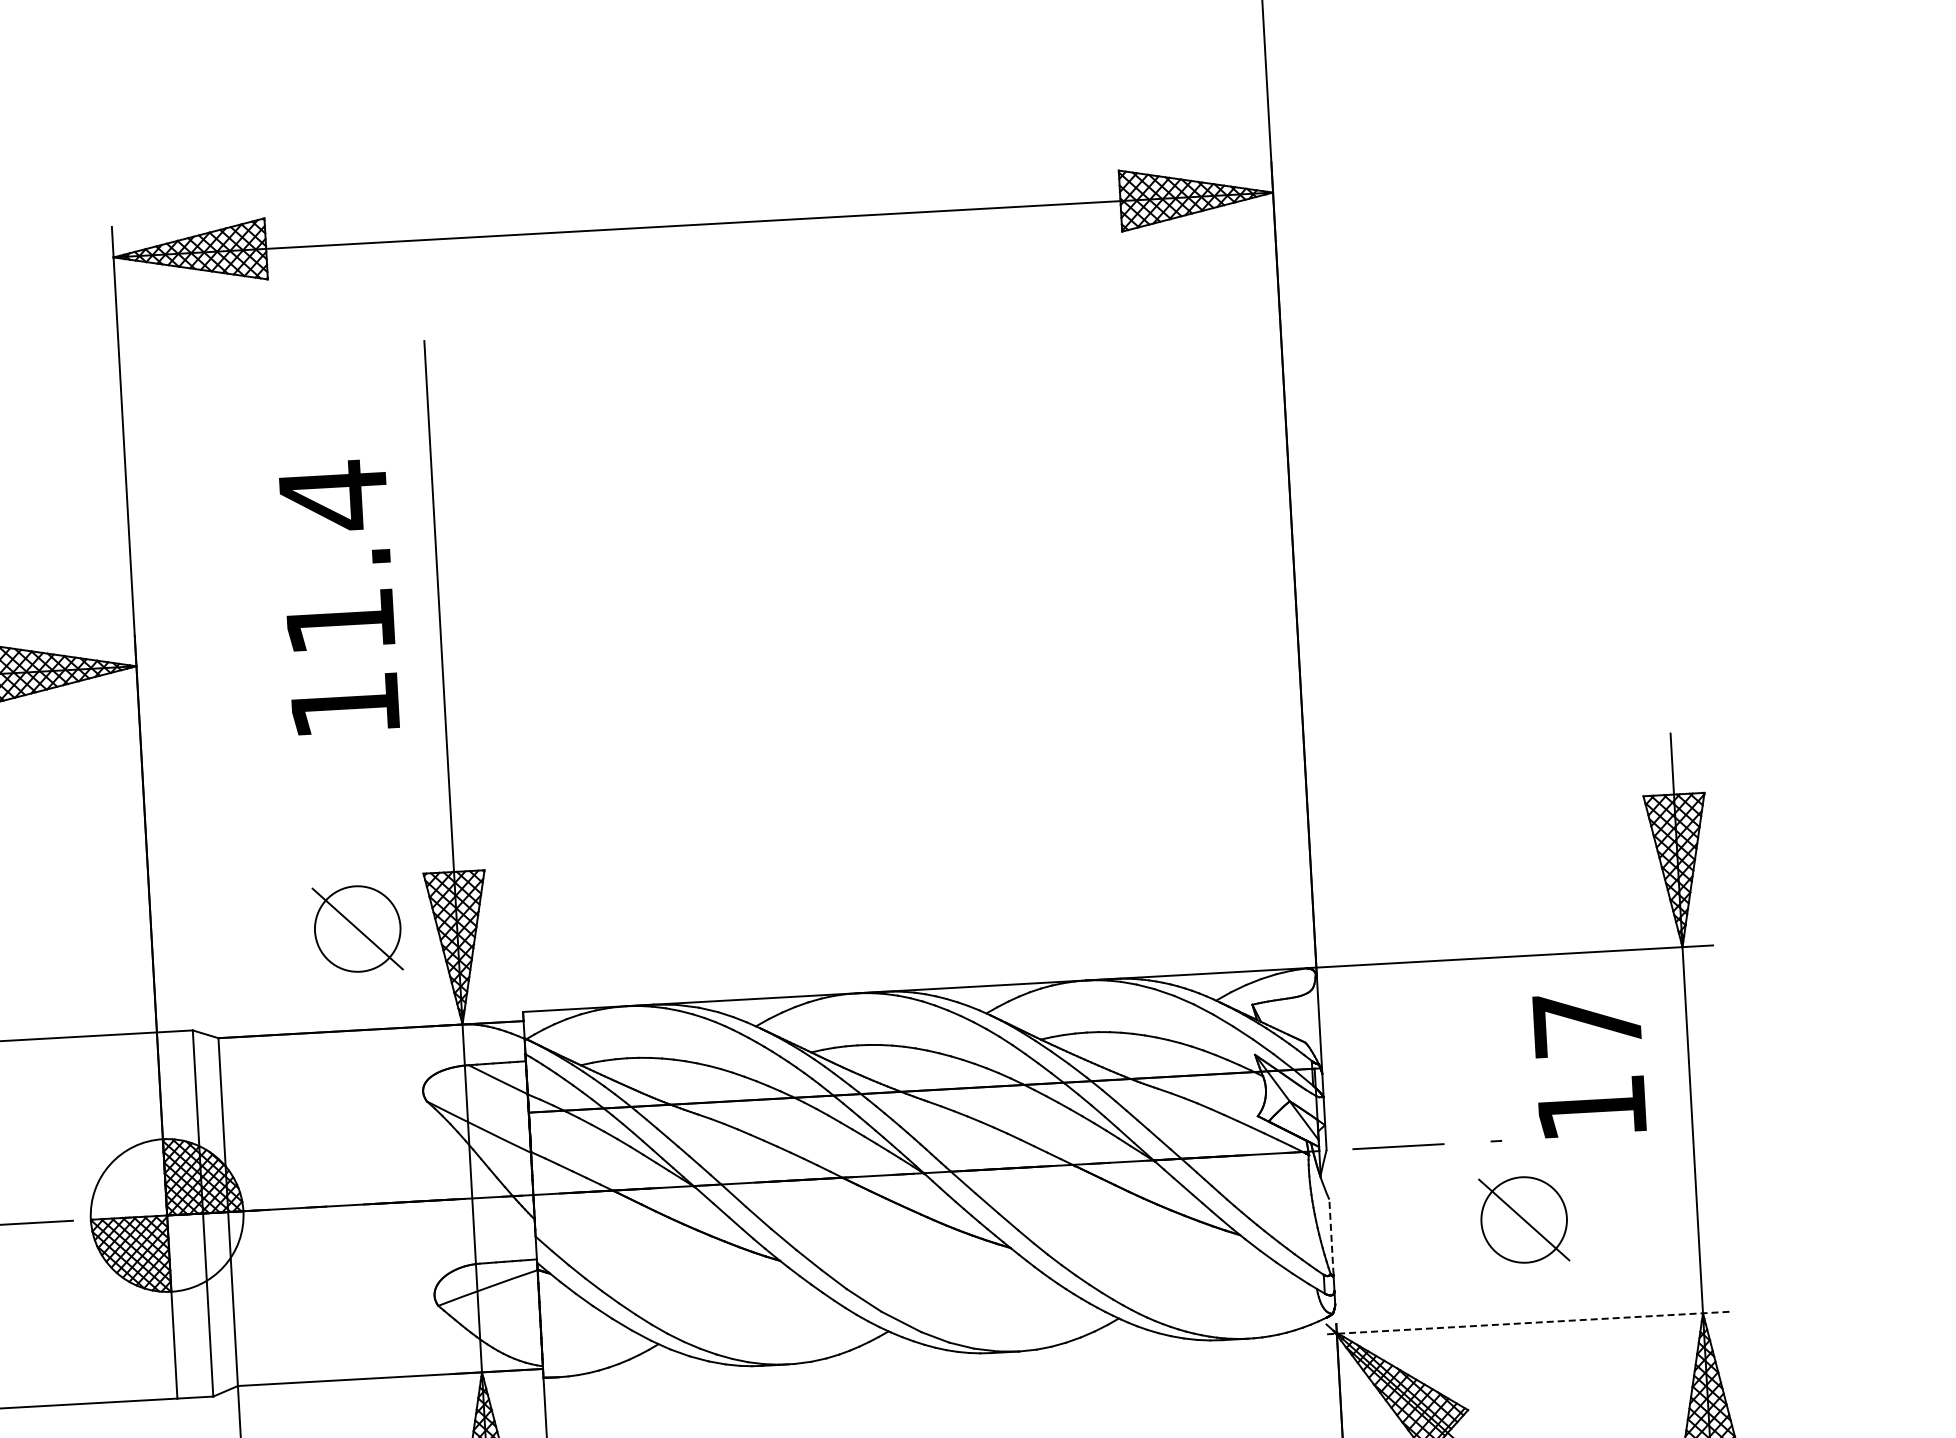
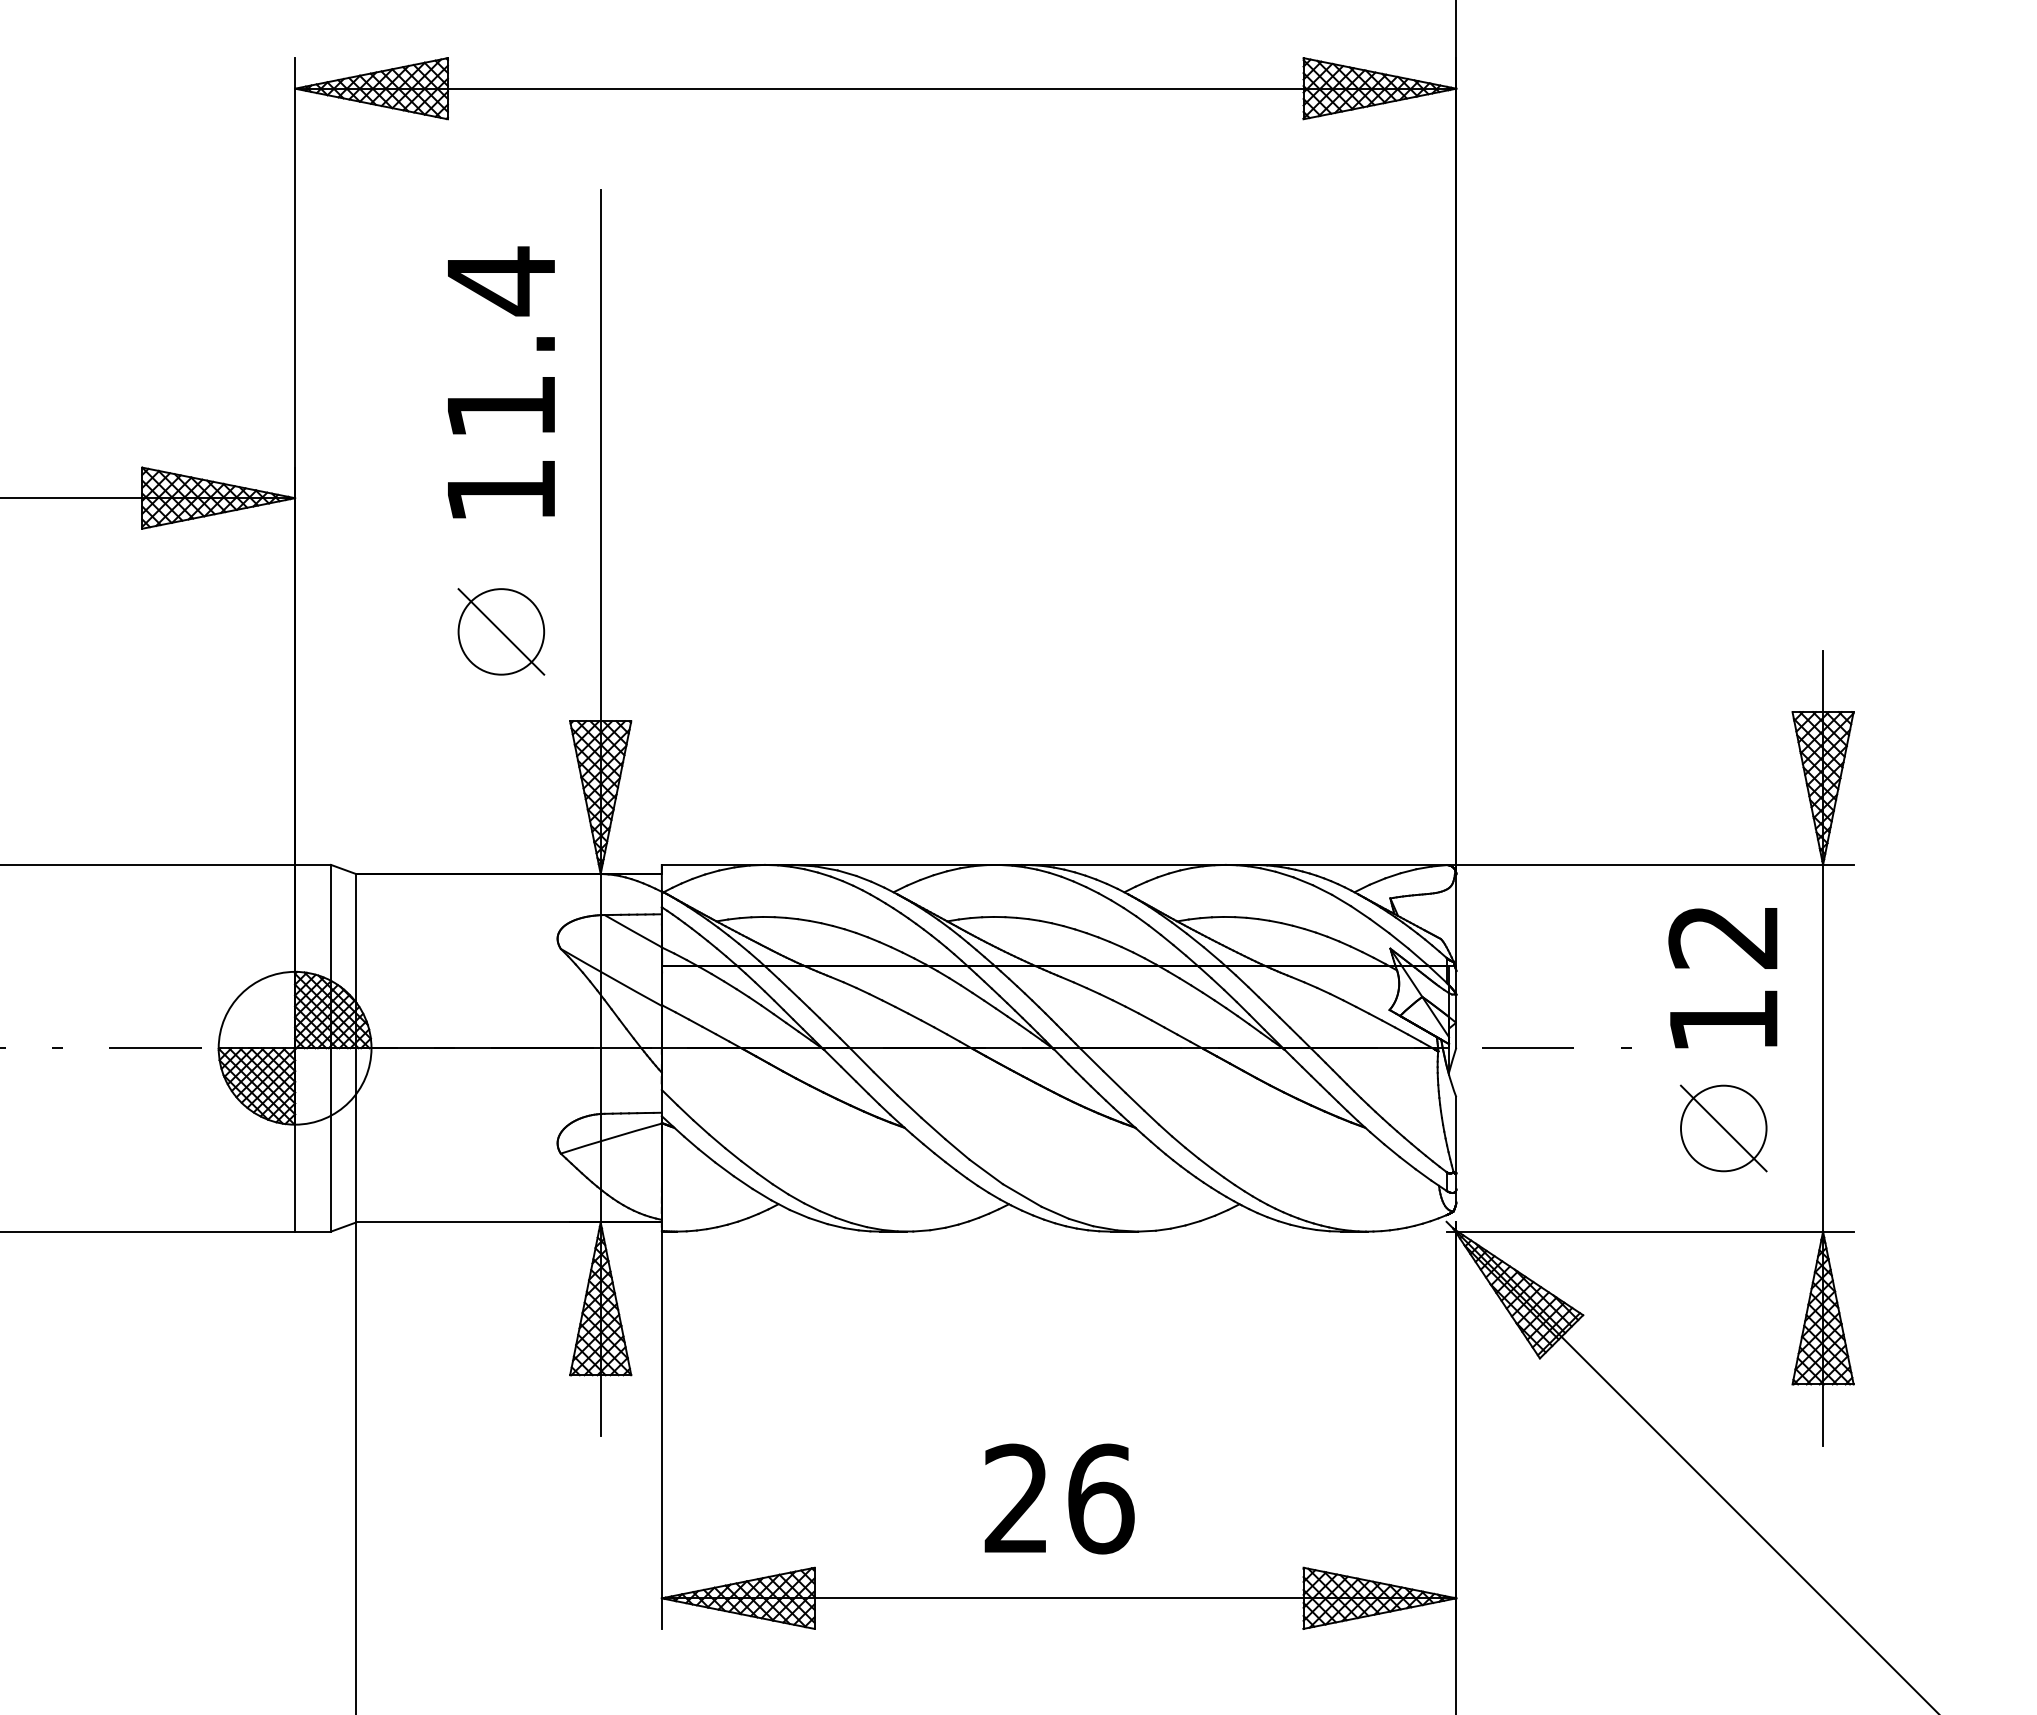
text: (339, 597) -> (501, 382), moved
part: (357, 928) -> (501, 631), moved
text: (1586, 1025) -> (1722, 937), 17 -> 12
part: (1523, 1220) -> (1723, 1128), moved
line: (1331, 1236) -> (1456, 1134), dashed -> solid
line: (1530, 1322) -> (1650, 1231), dashed -> solid

